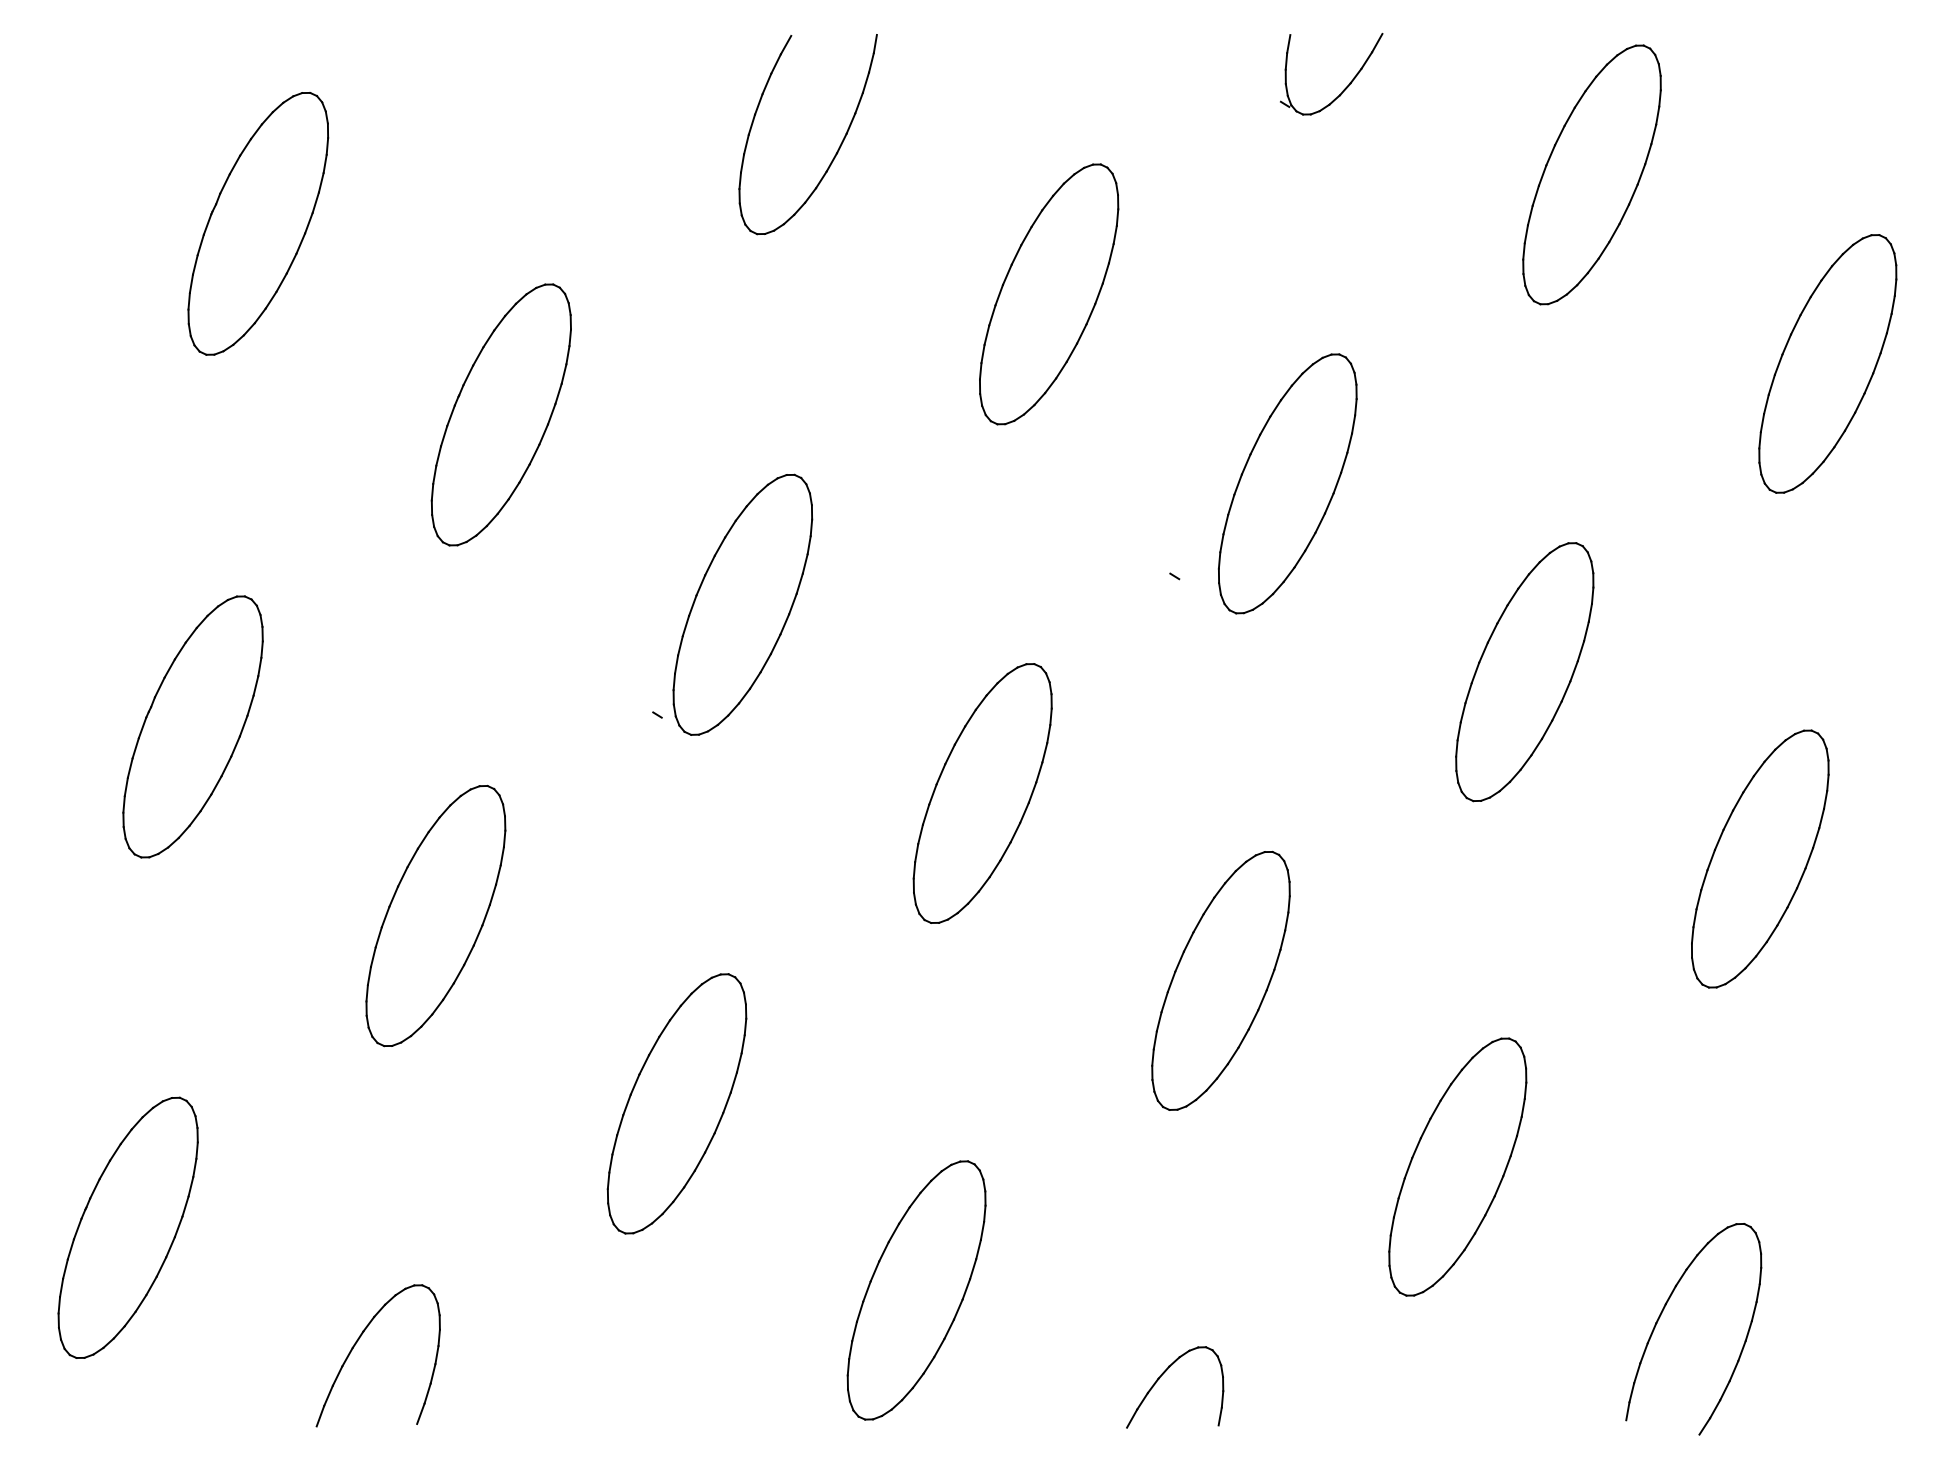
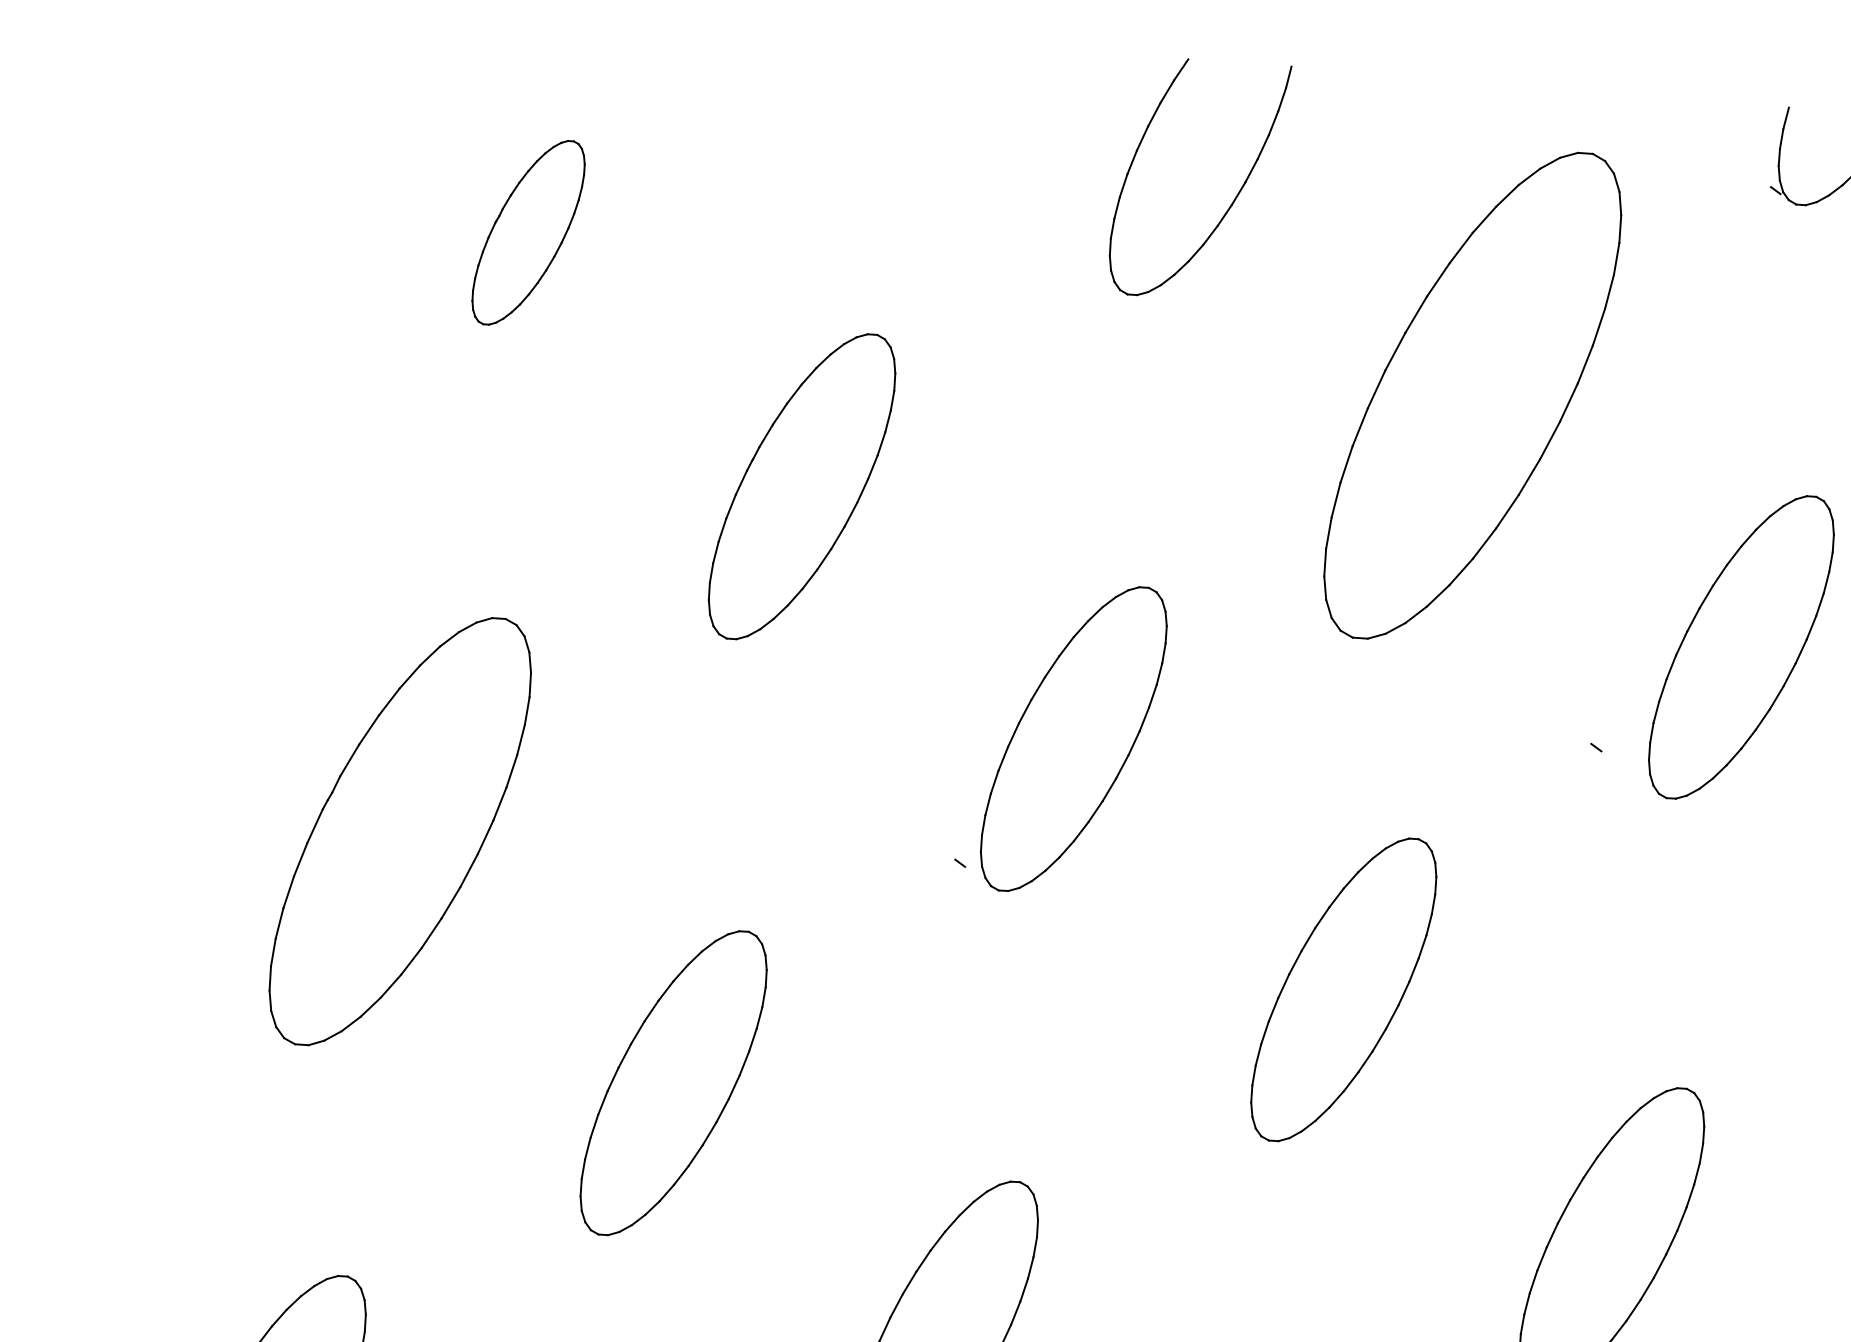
part: (258, 223) -> (528, 232), size x0.6
part: (1049, 294) -> (1473, 396), size x1.6
part: (192, 726) -> (399, 831), size x1.4

